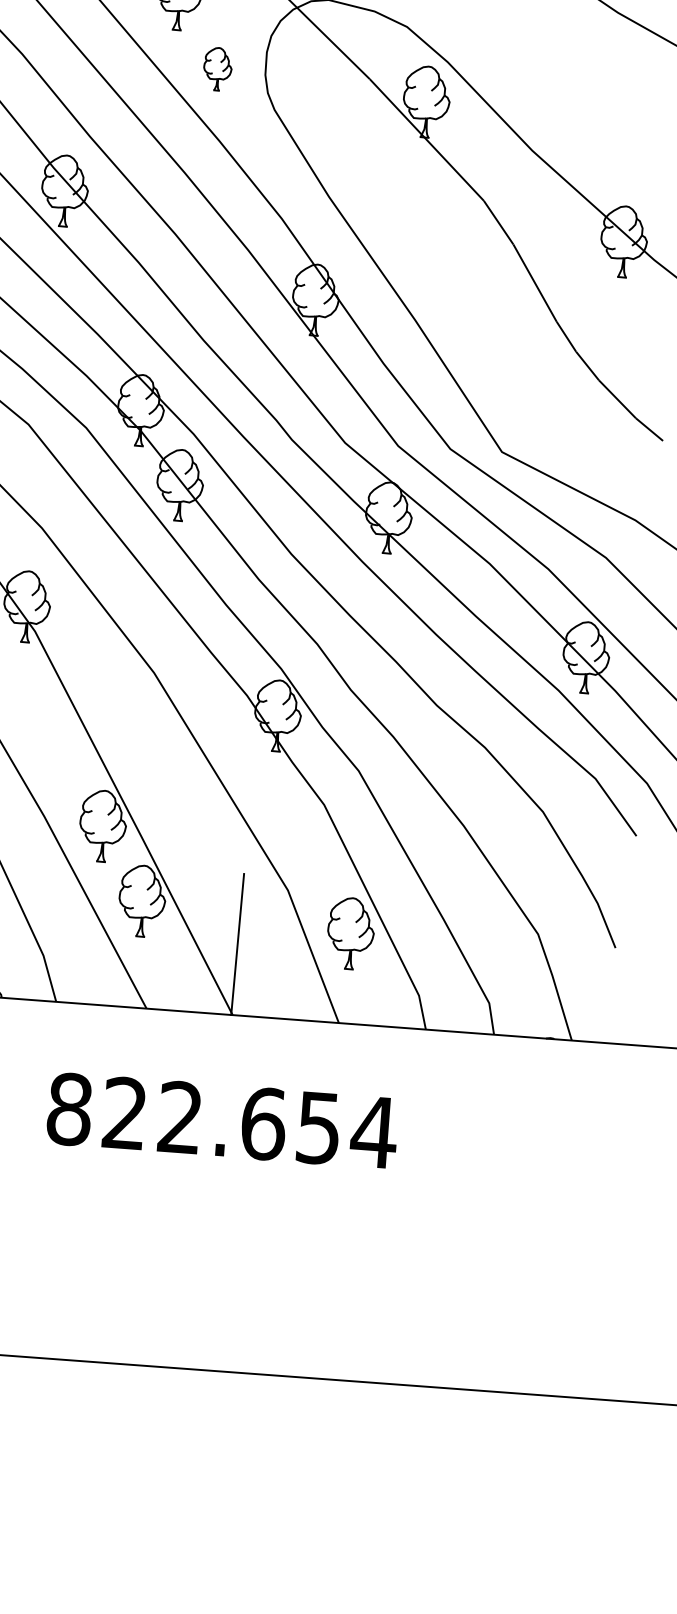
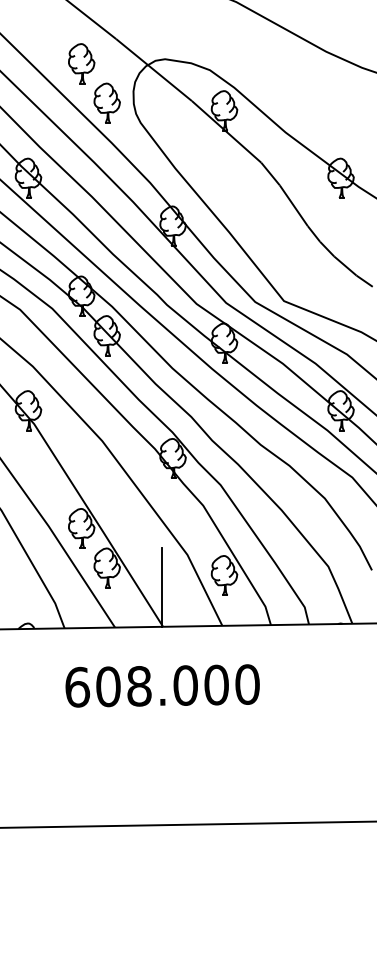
part: (216, 67) -> (106, 102), size x1.67
text: (222, 1119) -> (162, 685), 822.654 -> 608.000

